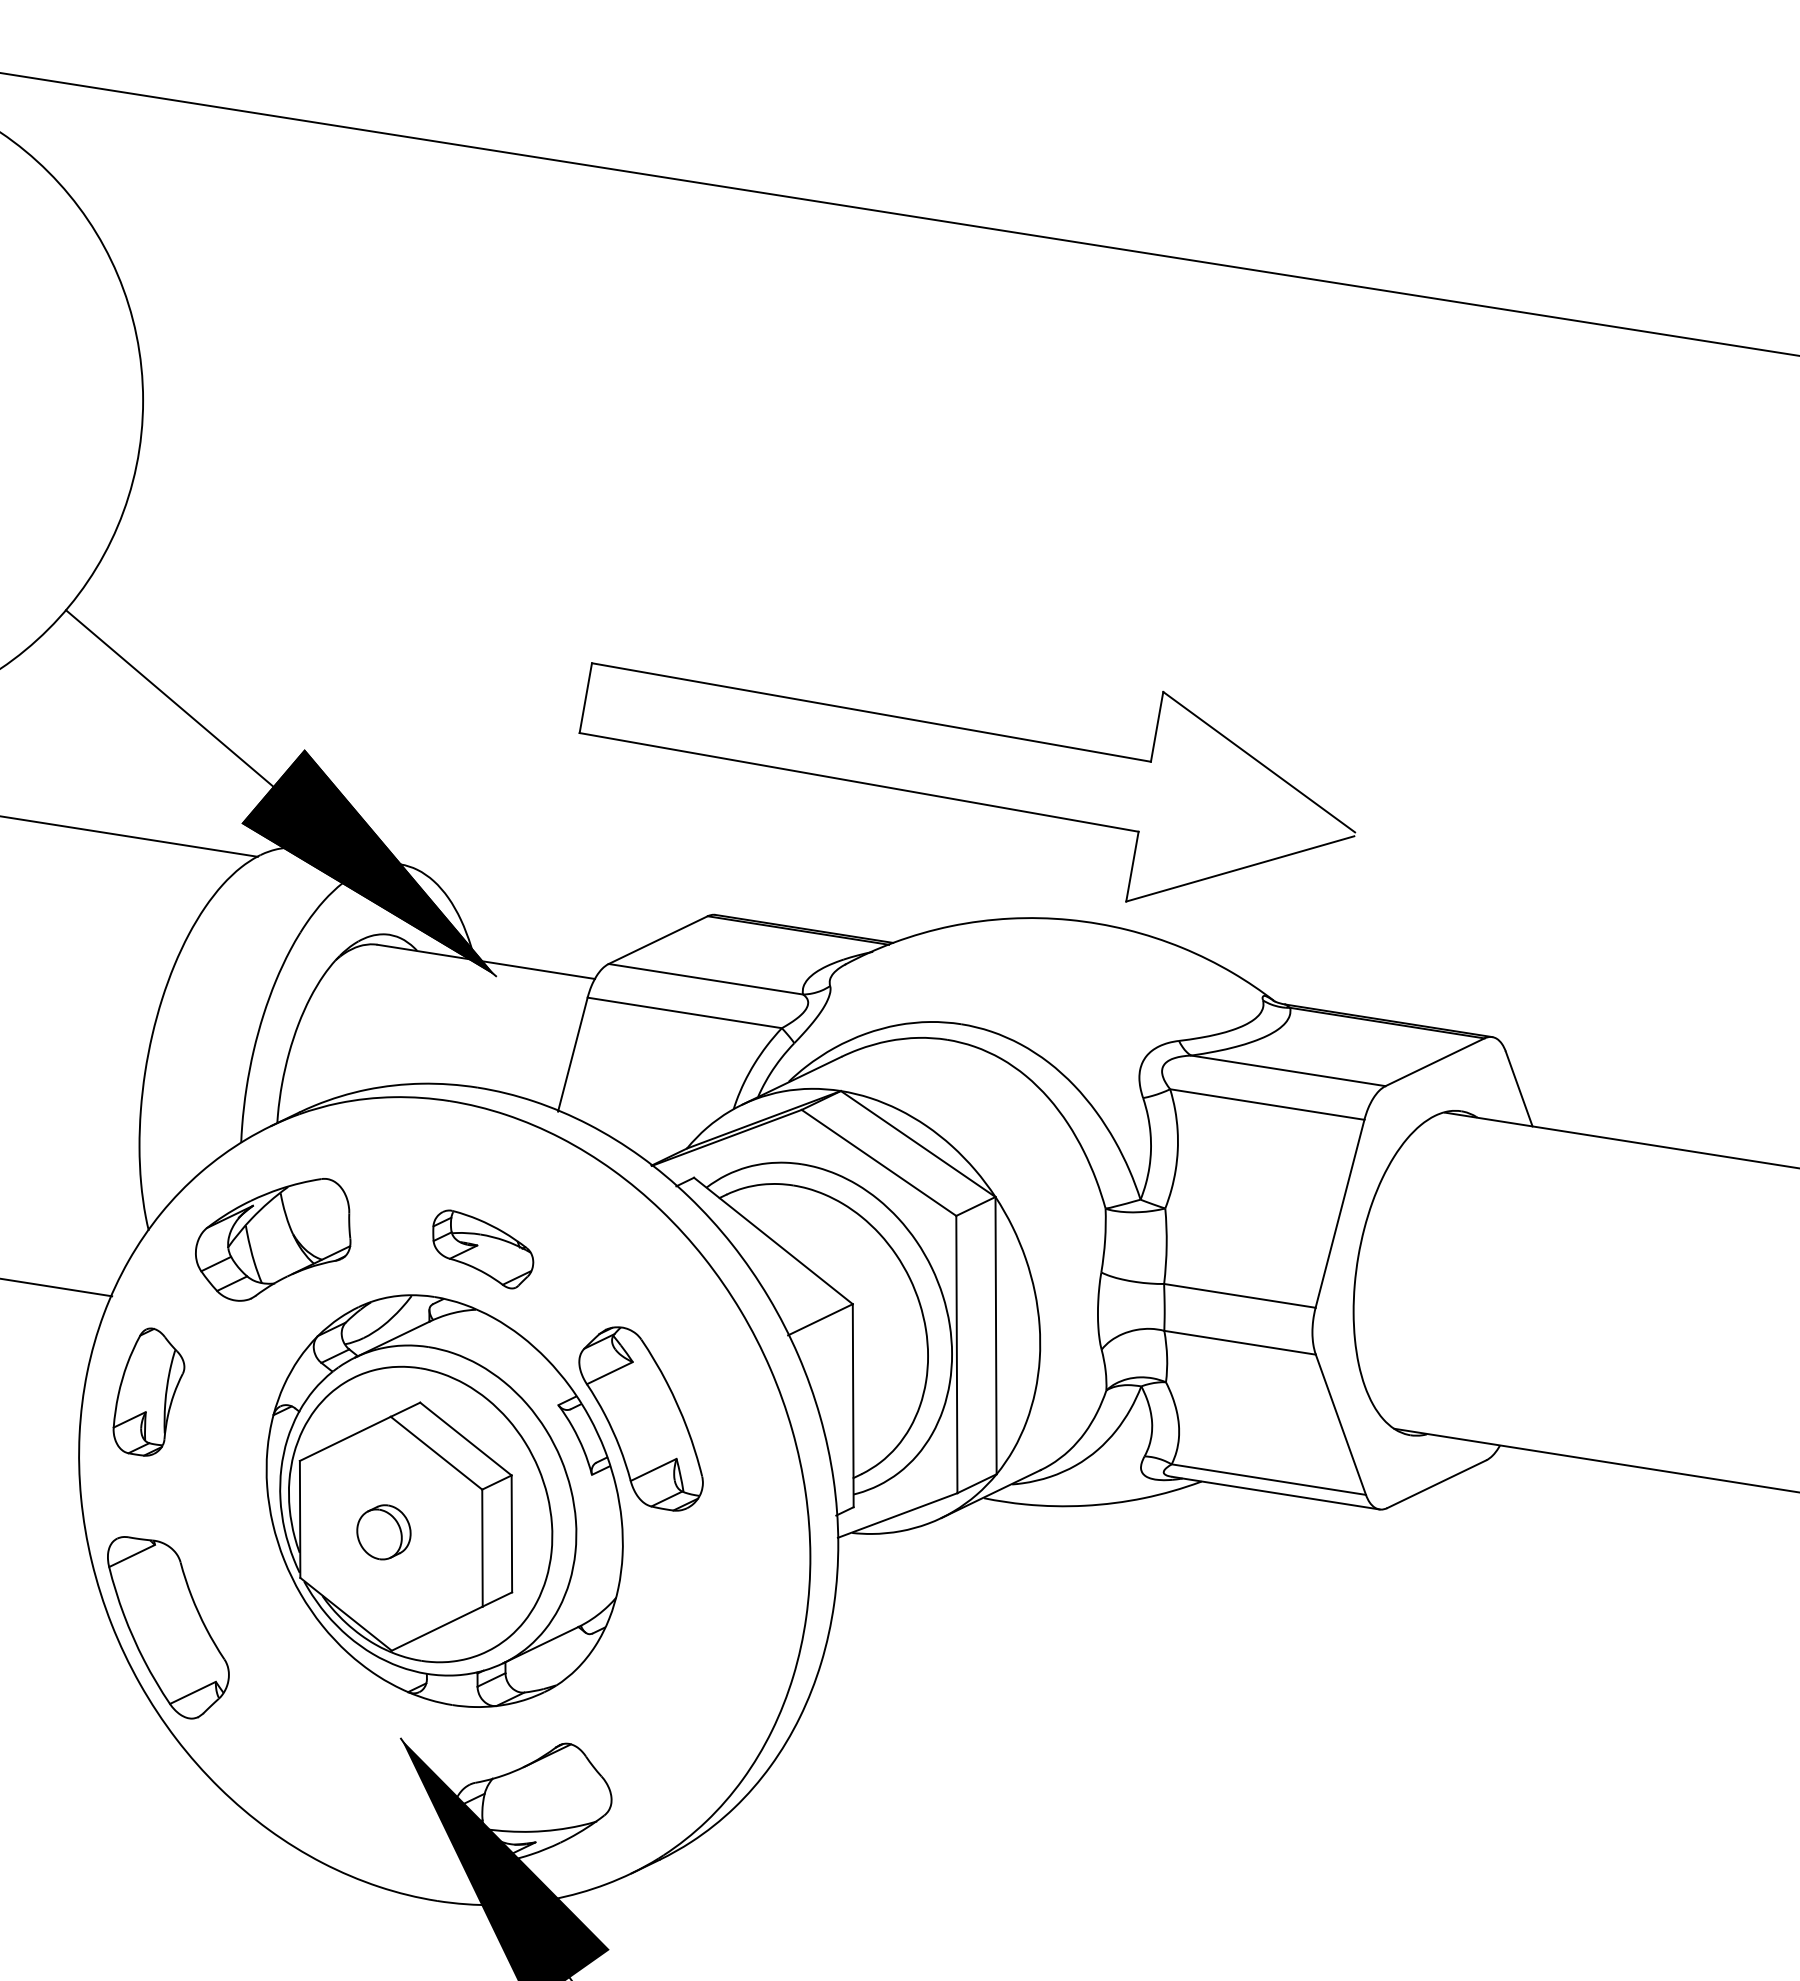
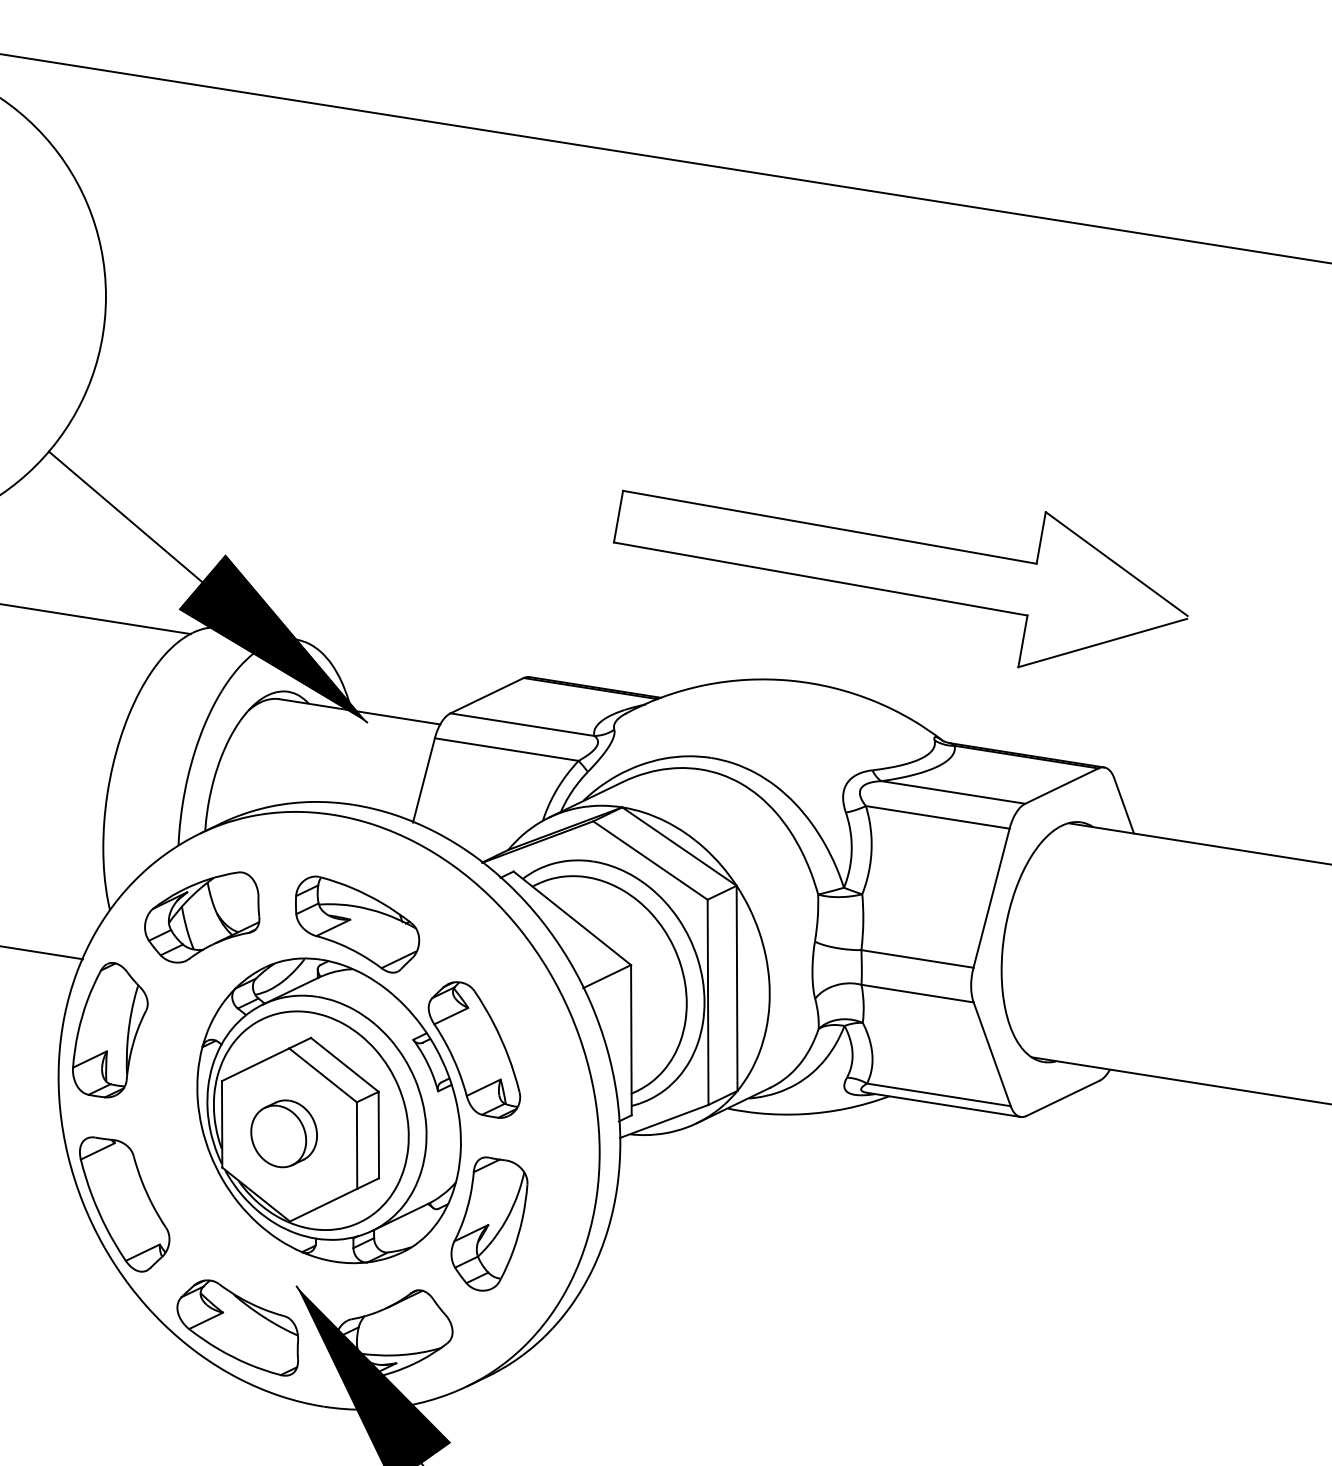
part: (963, 799) -> (897, 591), moved
part: (483, 1249) -> (357, 924), size x1.67
part: (148, 1391) -> (109, 1029), size x1.43
part: (383, 1532) -> (283, 1134), size x1.67
part: (661, 1654) -> (489, 1224), added
part: (320, 1794) -> (237, 1327), added

